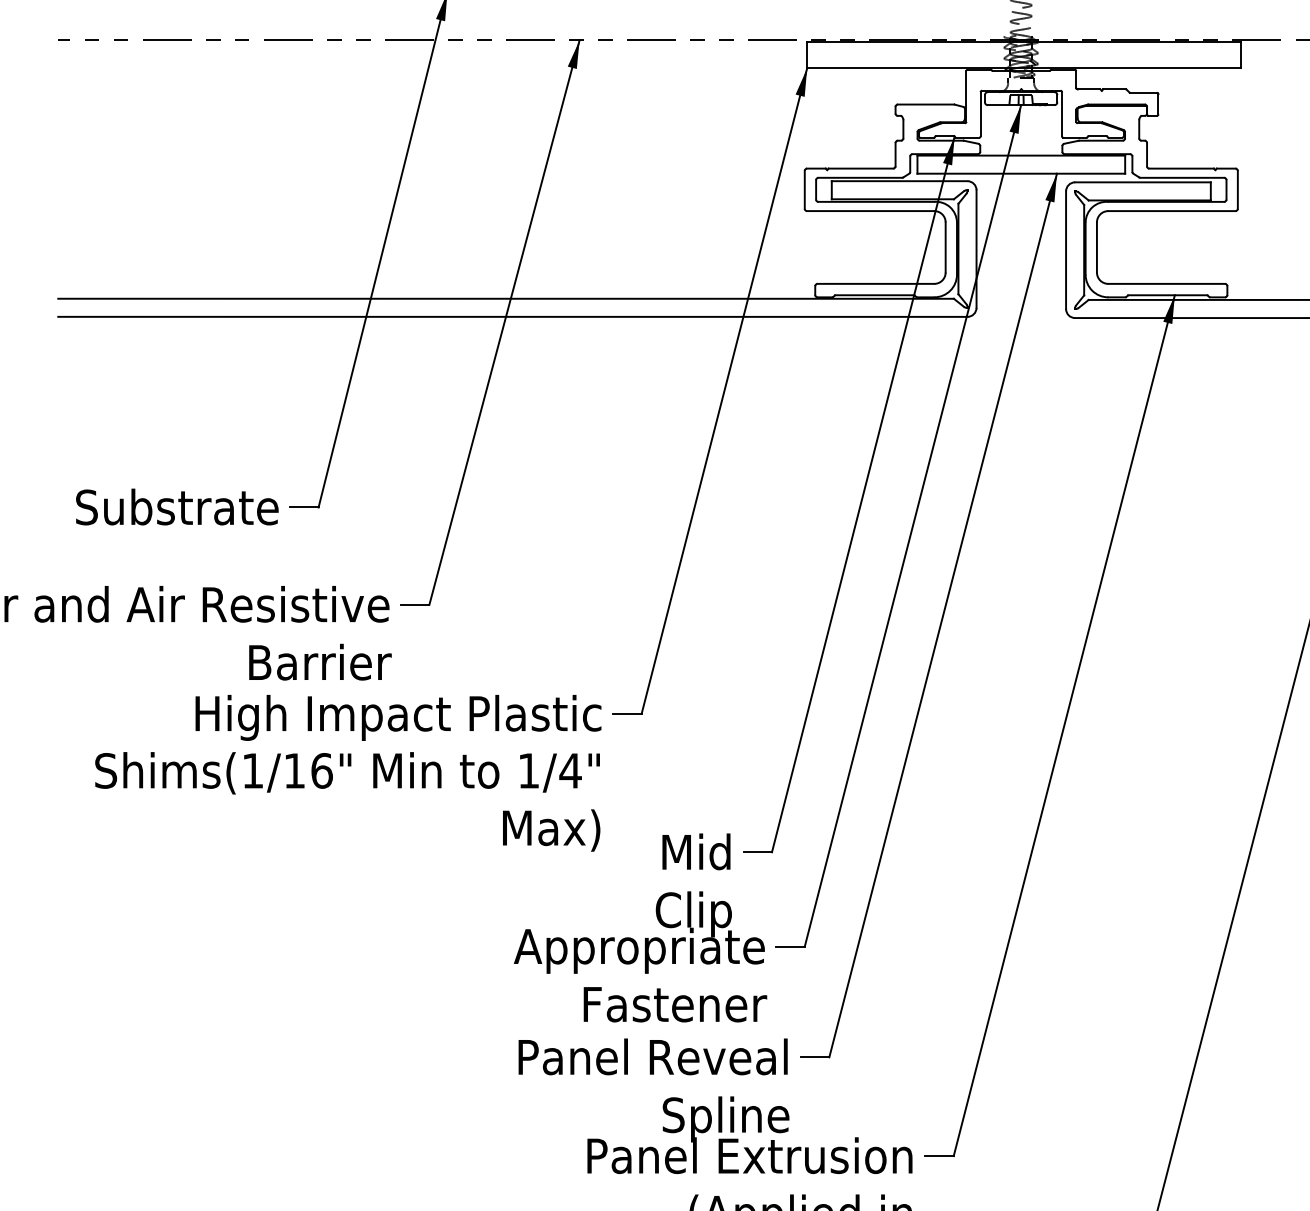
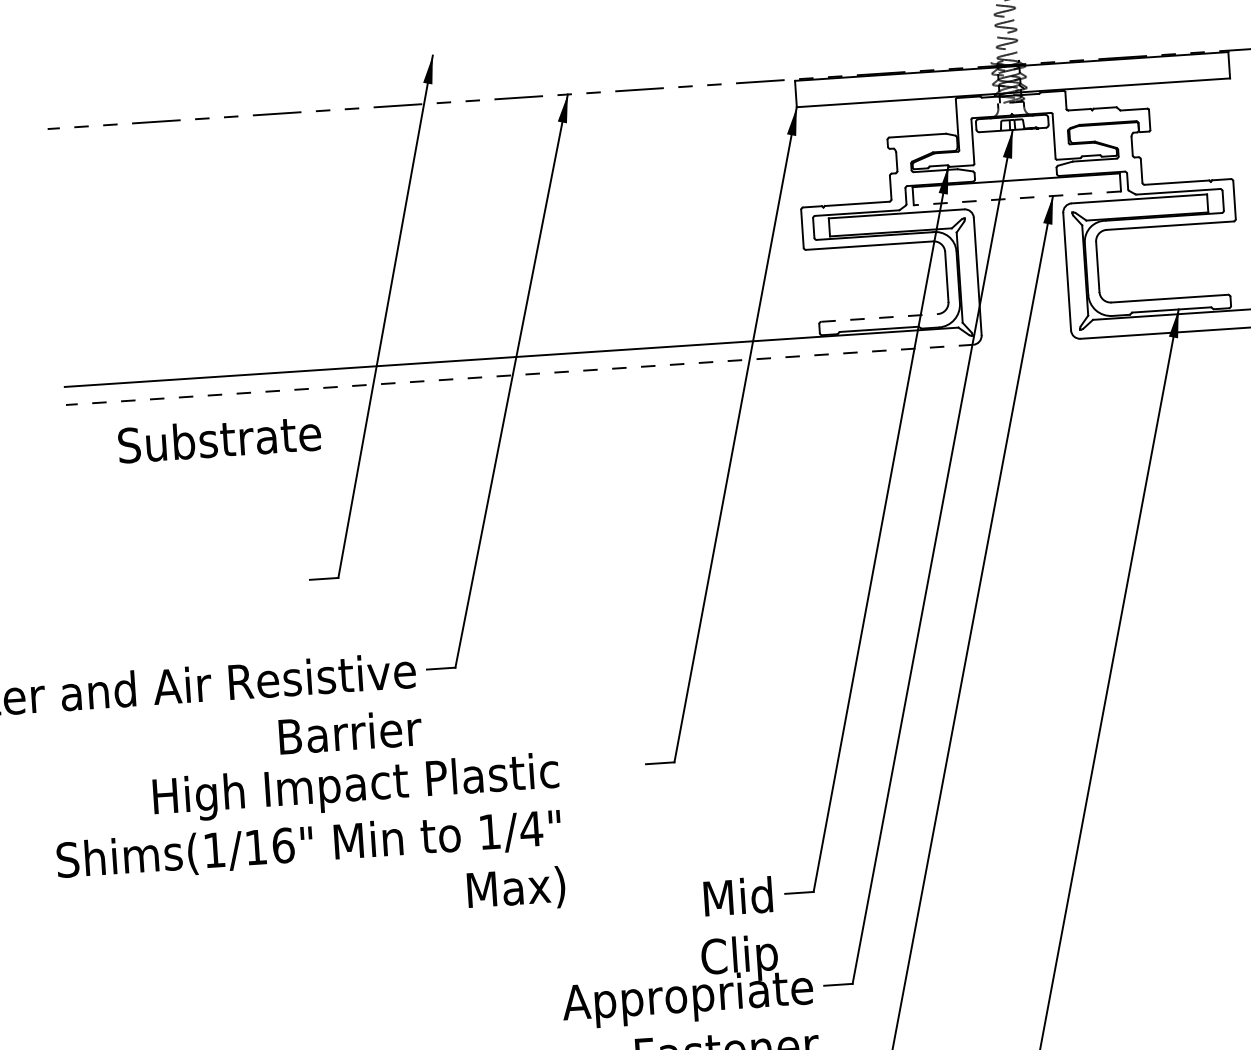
line: (1021, 173) -> (1017, 198), solid -> dashed
line: (876, 283) -> (880, 317), solid -> dashed
line: (512, 316) -> (519, 374), solid -> dashed
text: (177, 506) -> (219, 438), moved
text: (348, 773) -> (310, 846), moved

